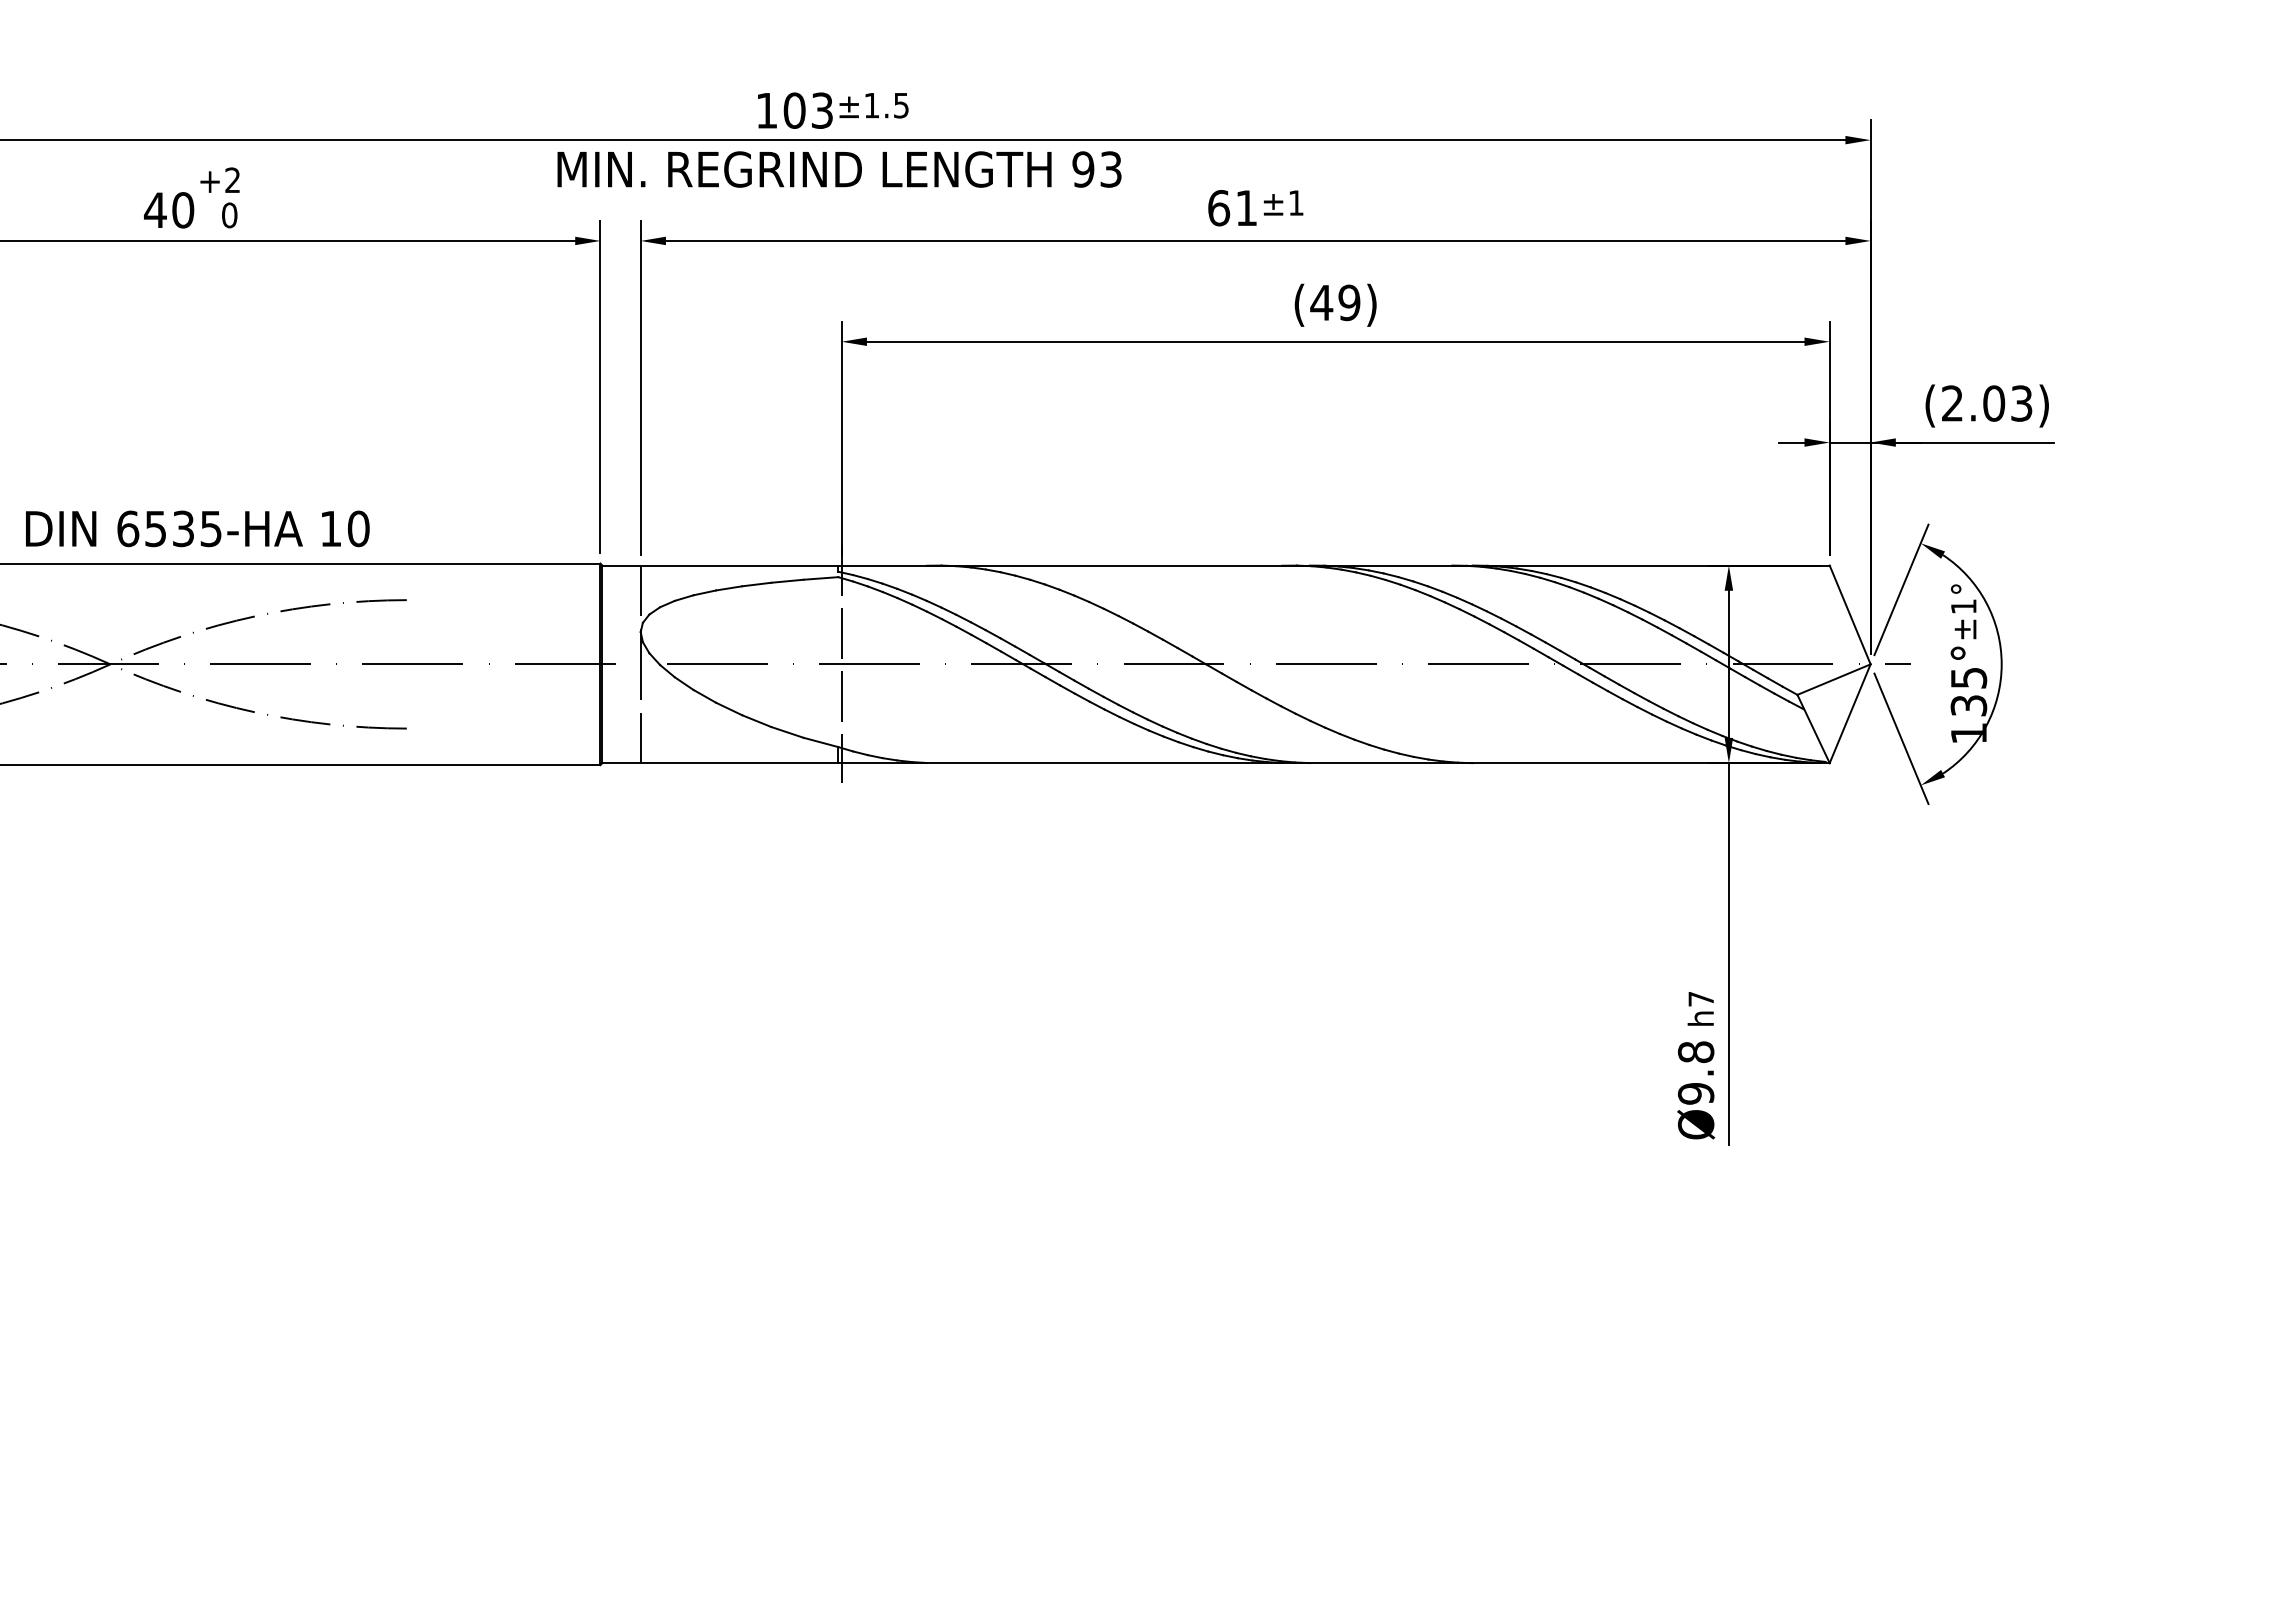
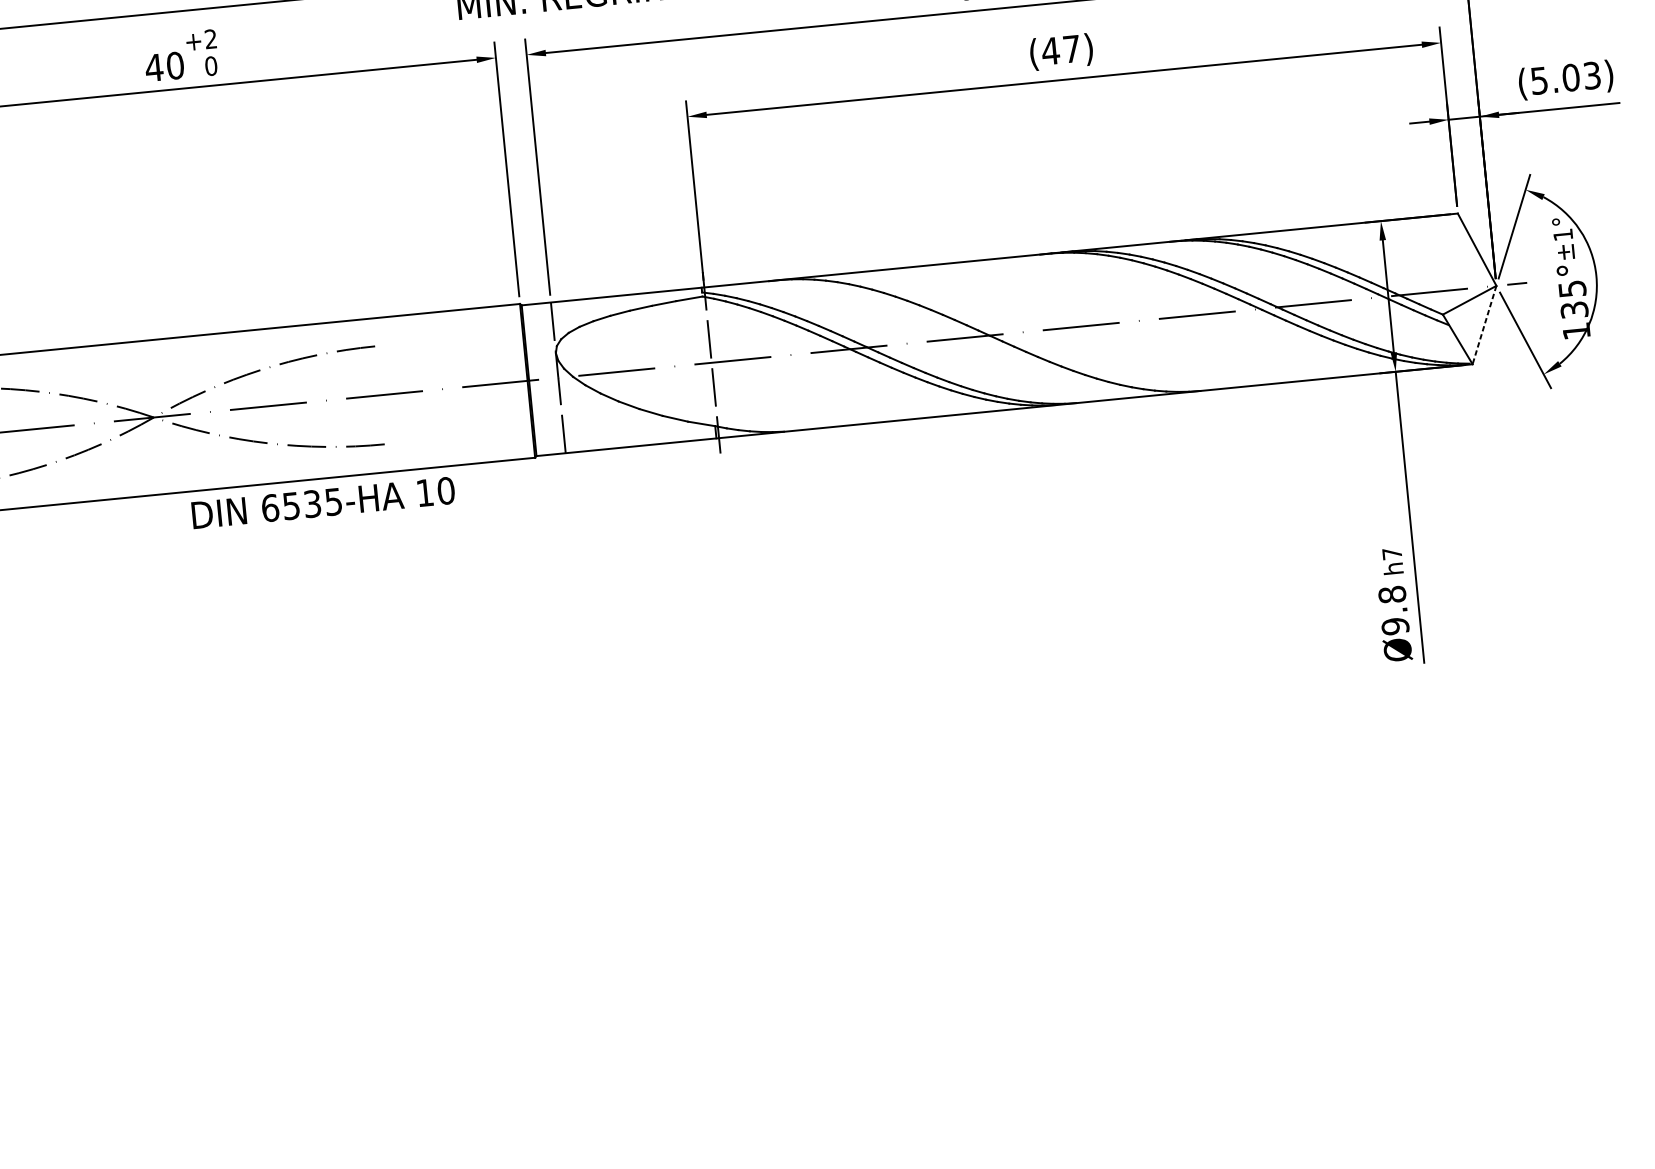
text: (1349, 302) -> (1071, 48), (49) -> (47)
text: (1952, 403) -> (1539, 80), (2.03) -> (5.03)
text: (197, 528) -> (323, 502), moved
line: (1849, 714) -> (1484, 325), solid -> dashed

